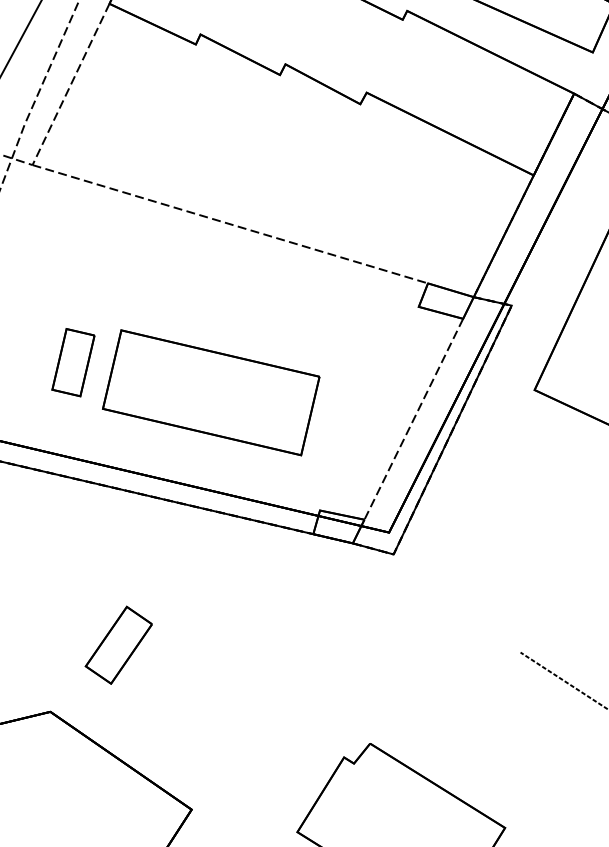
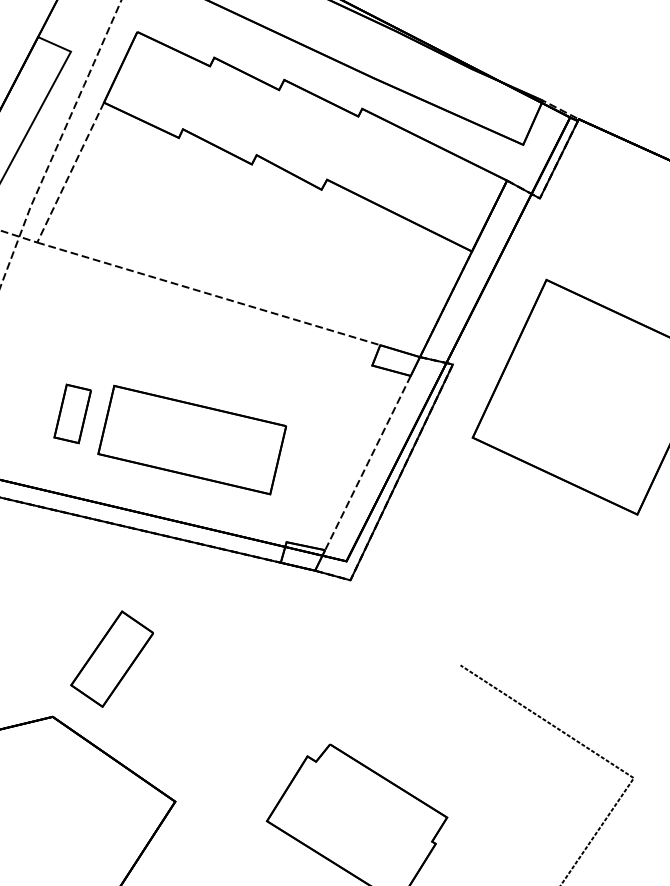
part: (118, 644) -> (111, 658), size x1.43

